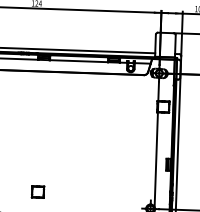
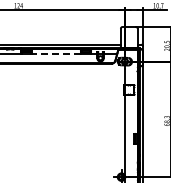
line: (79, 61) -> (56, 53), solid -> dashed
part: (38, 191) -> (25, 165), removed

